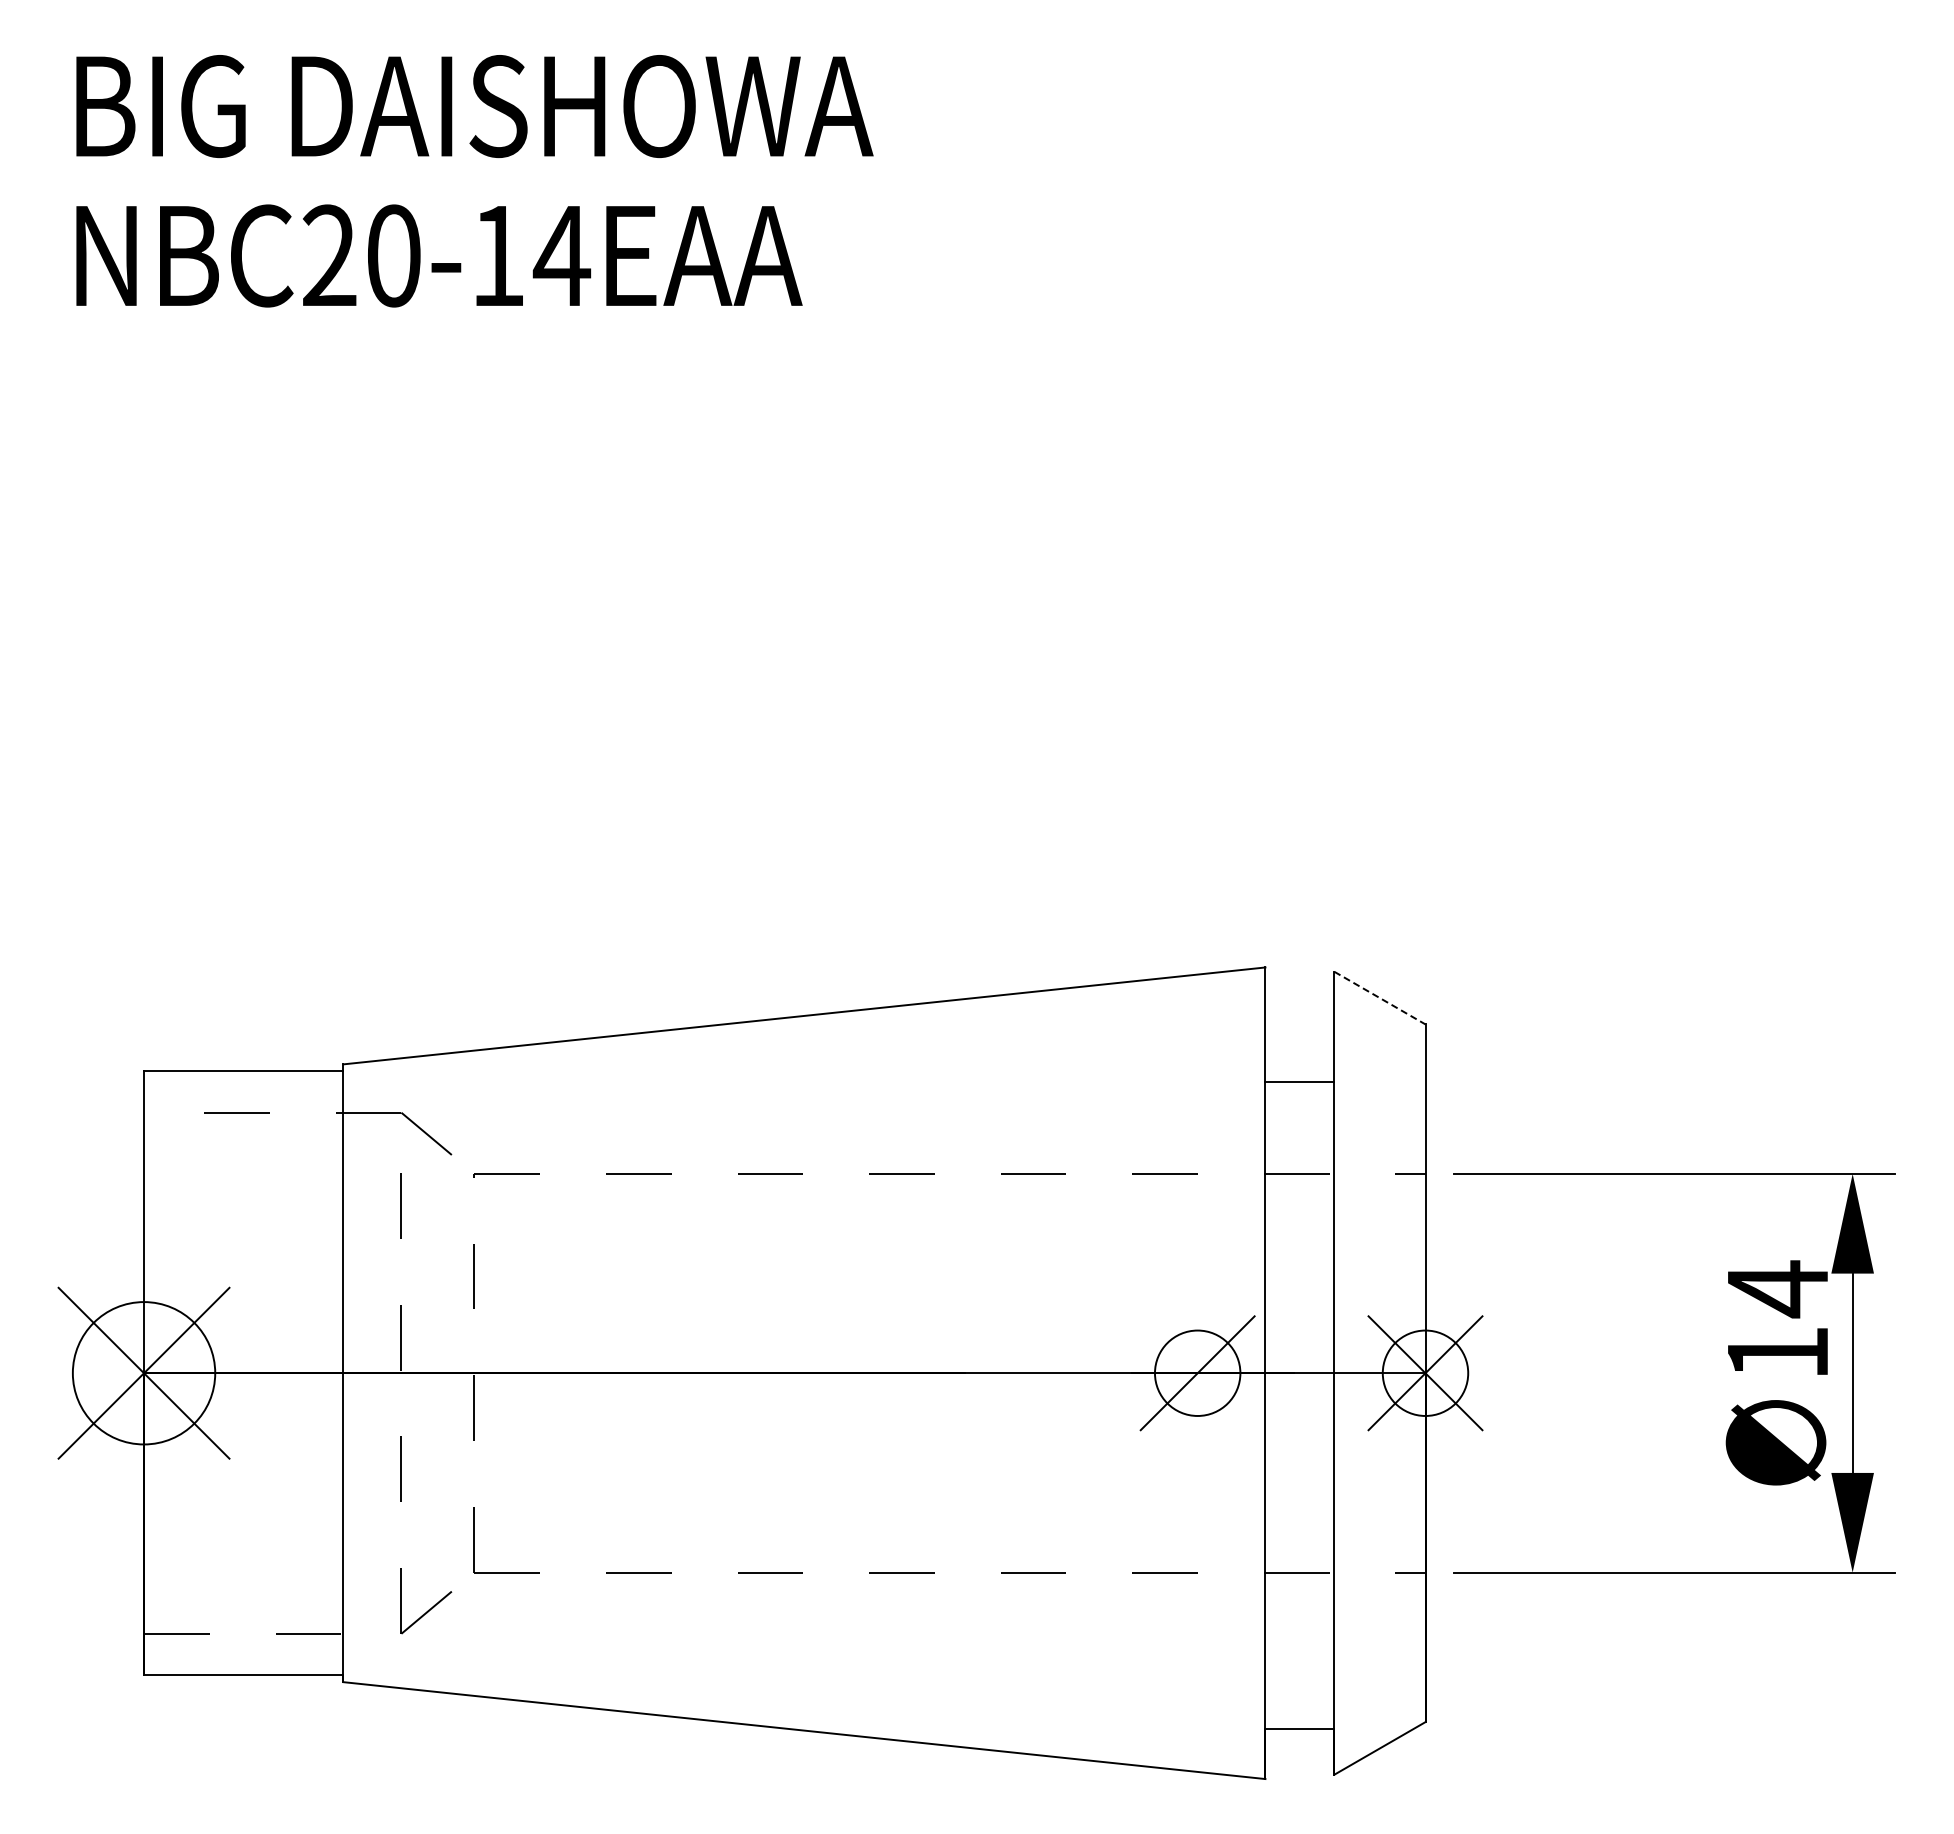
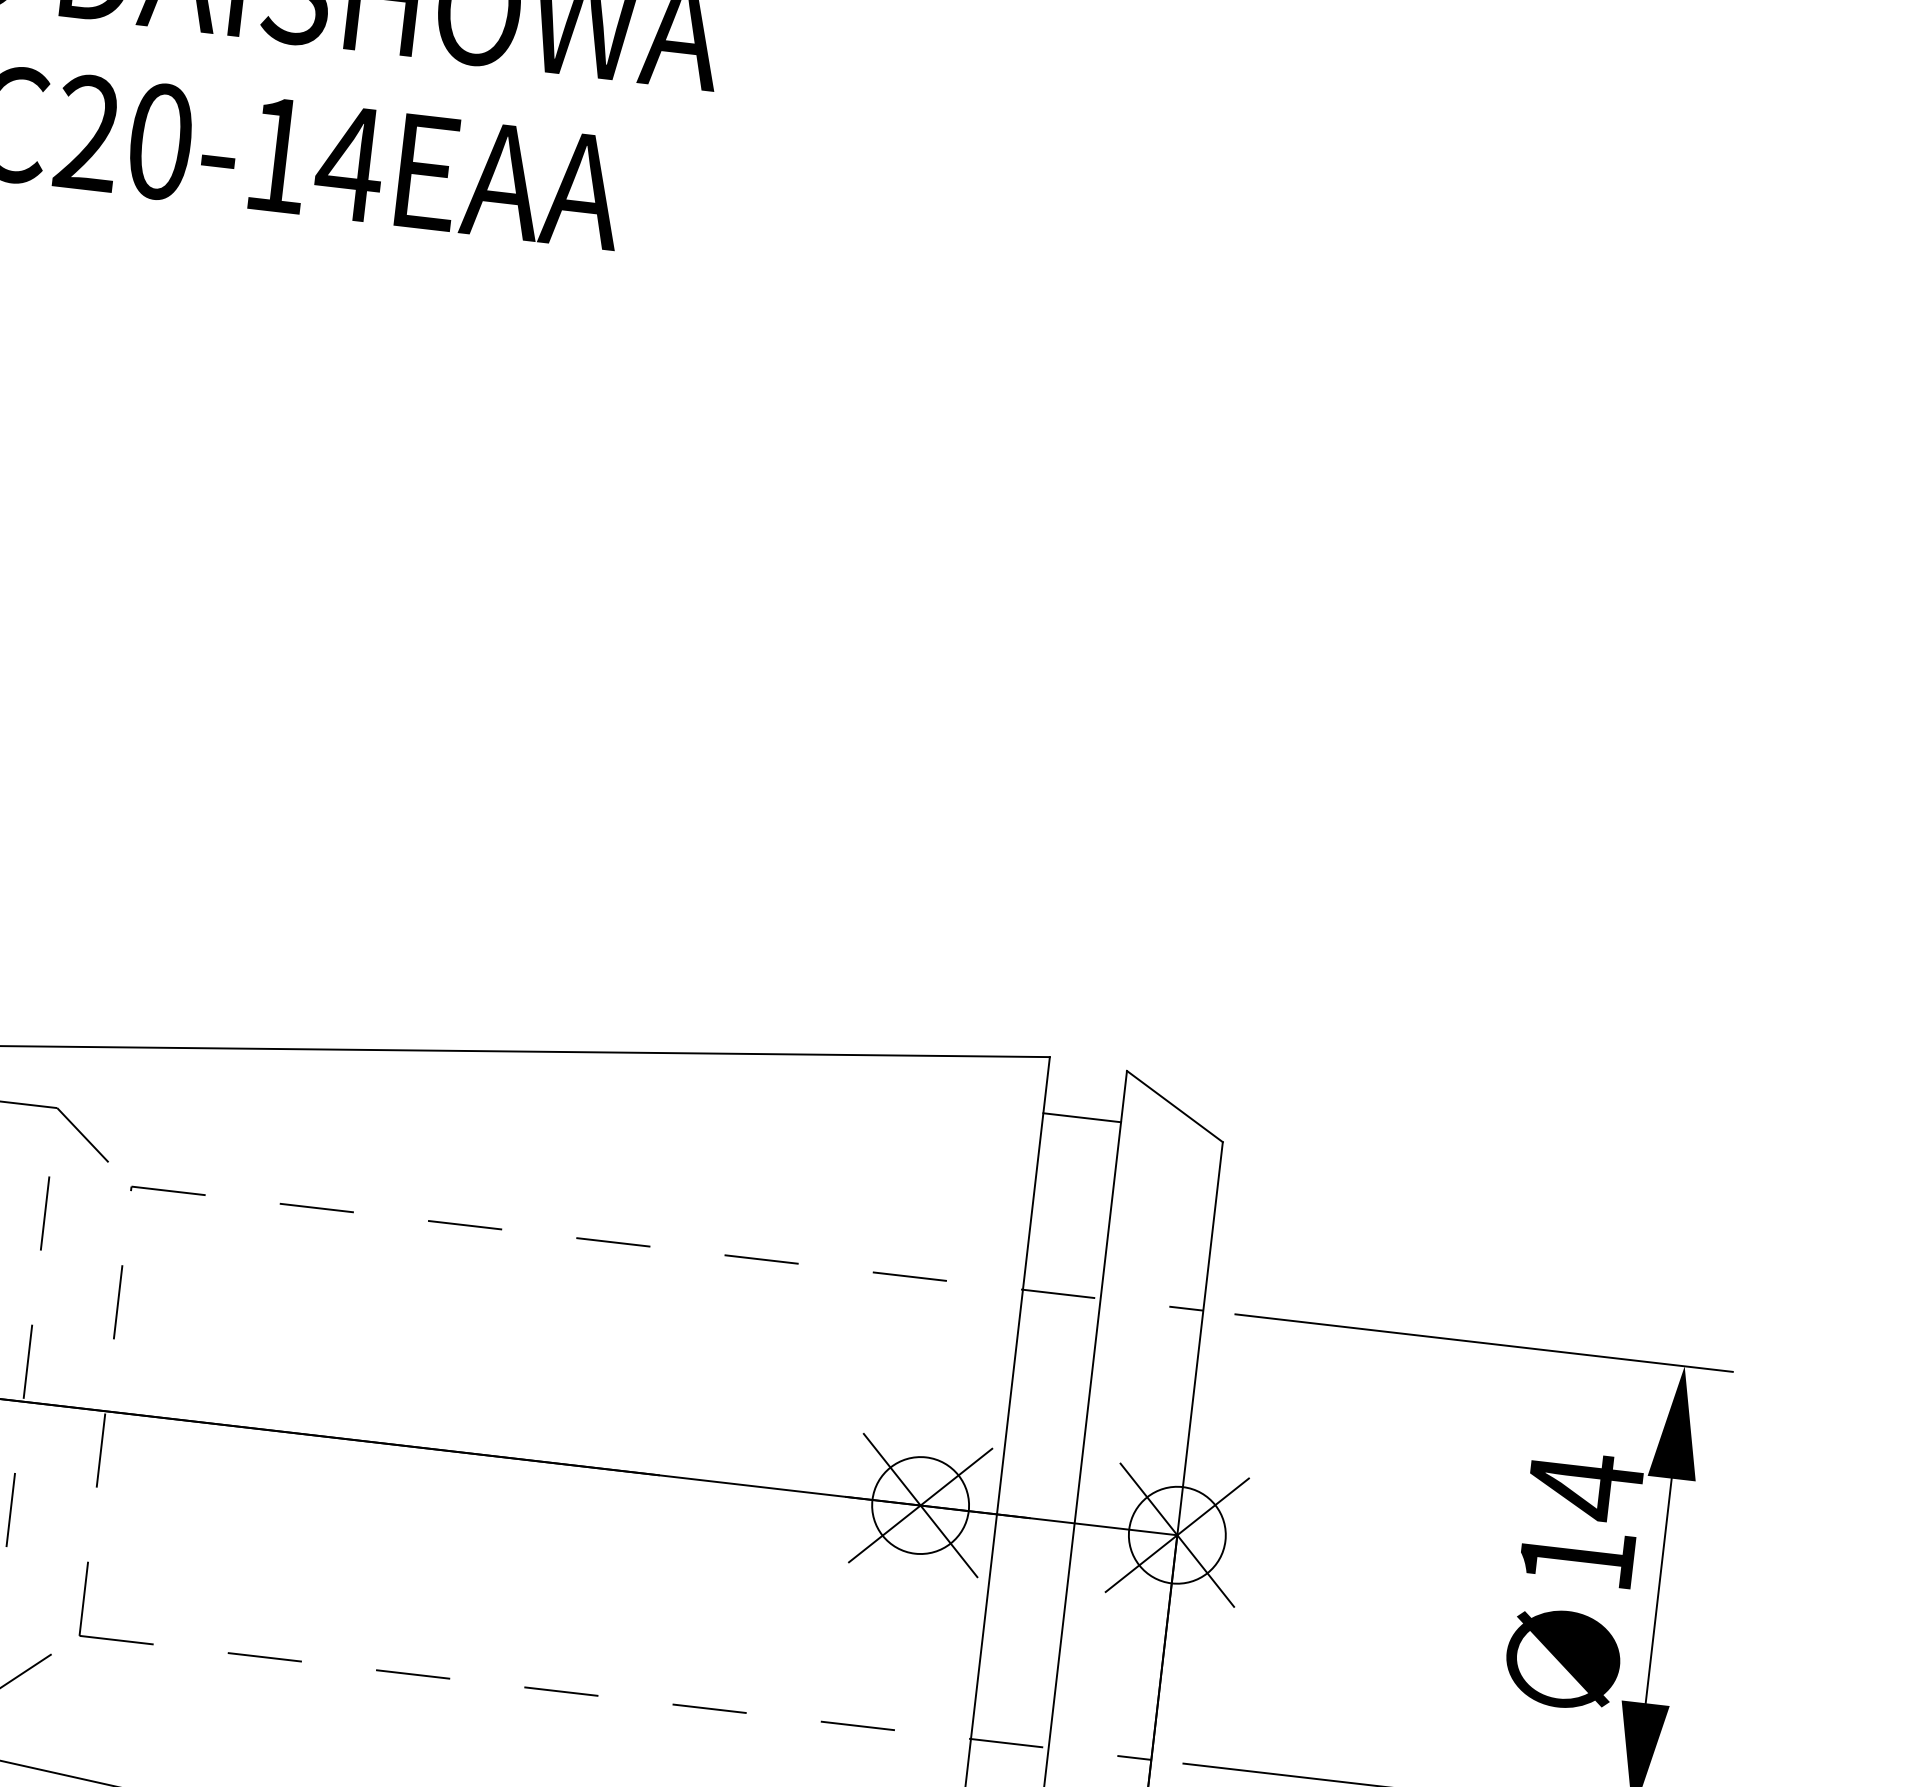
line: (1379, 998) -> (1174, 1106), dashed -> solid
line: (1299, 1082) -> (1081, 1117), moved
line: (1197, 1373) -> (920, 1505), added

